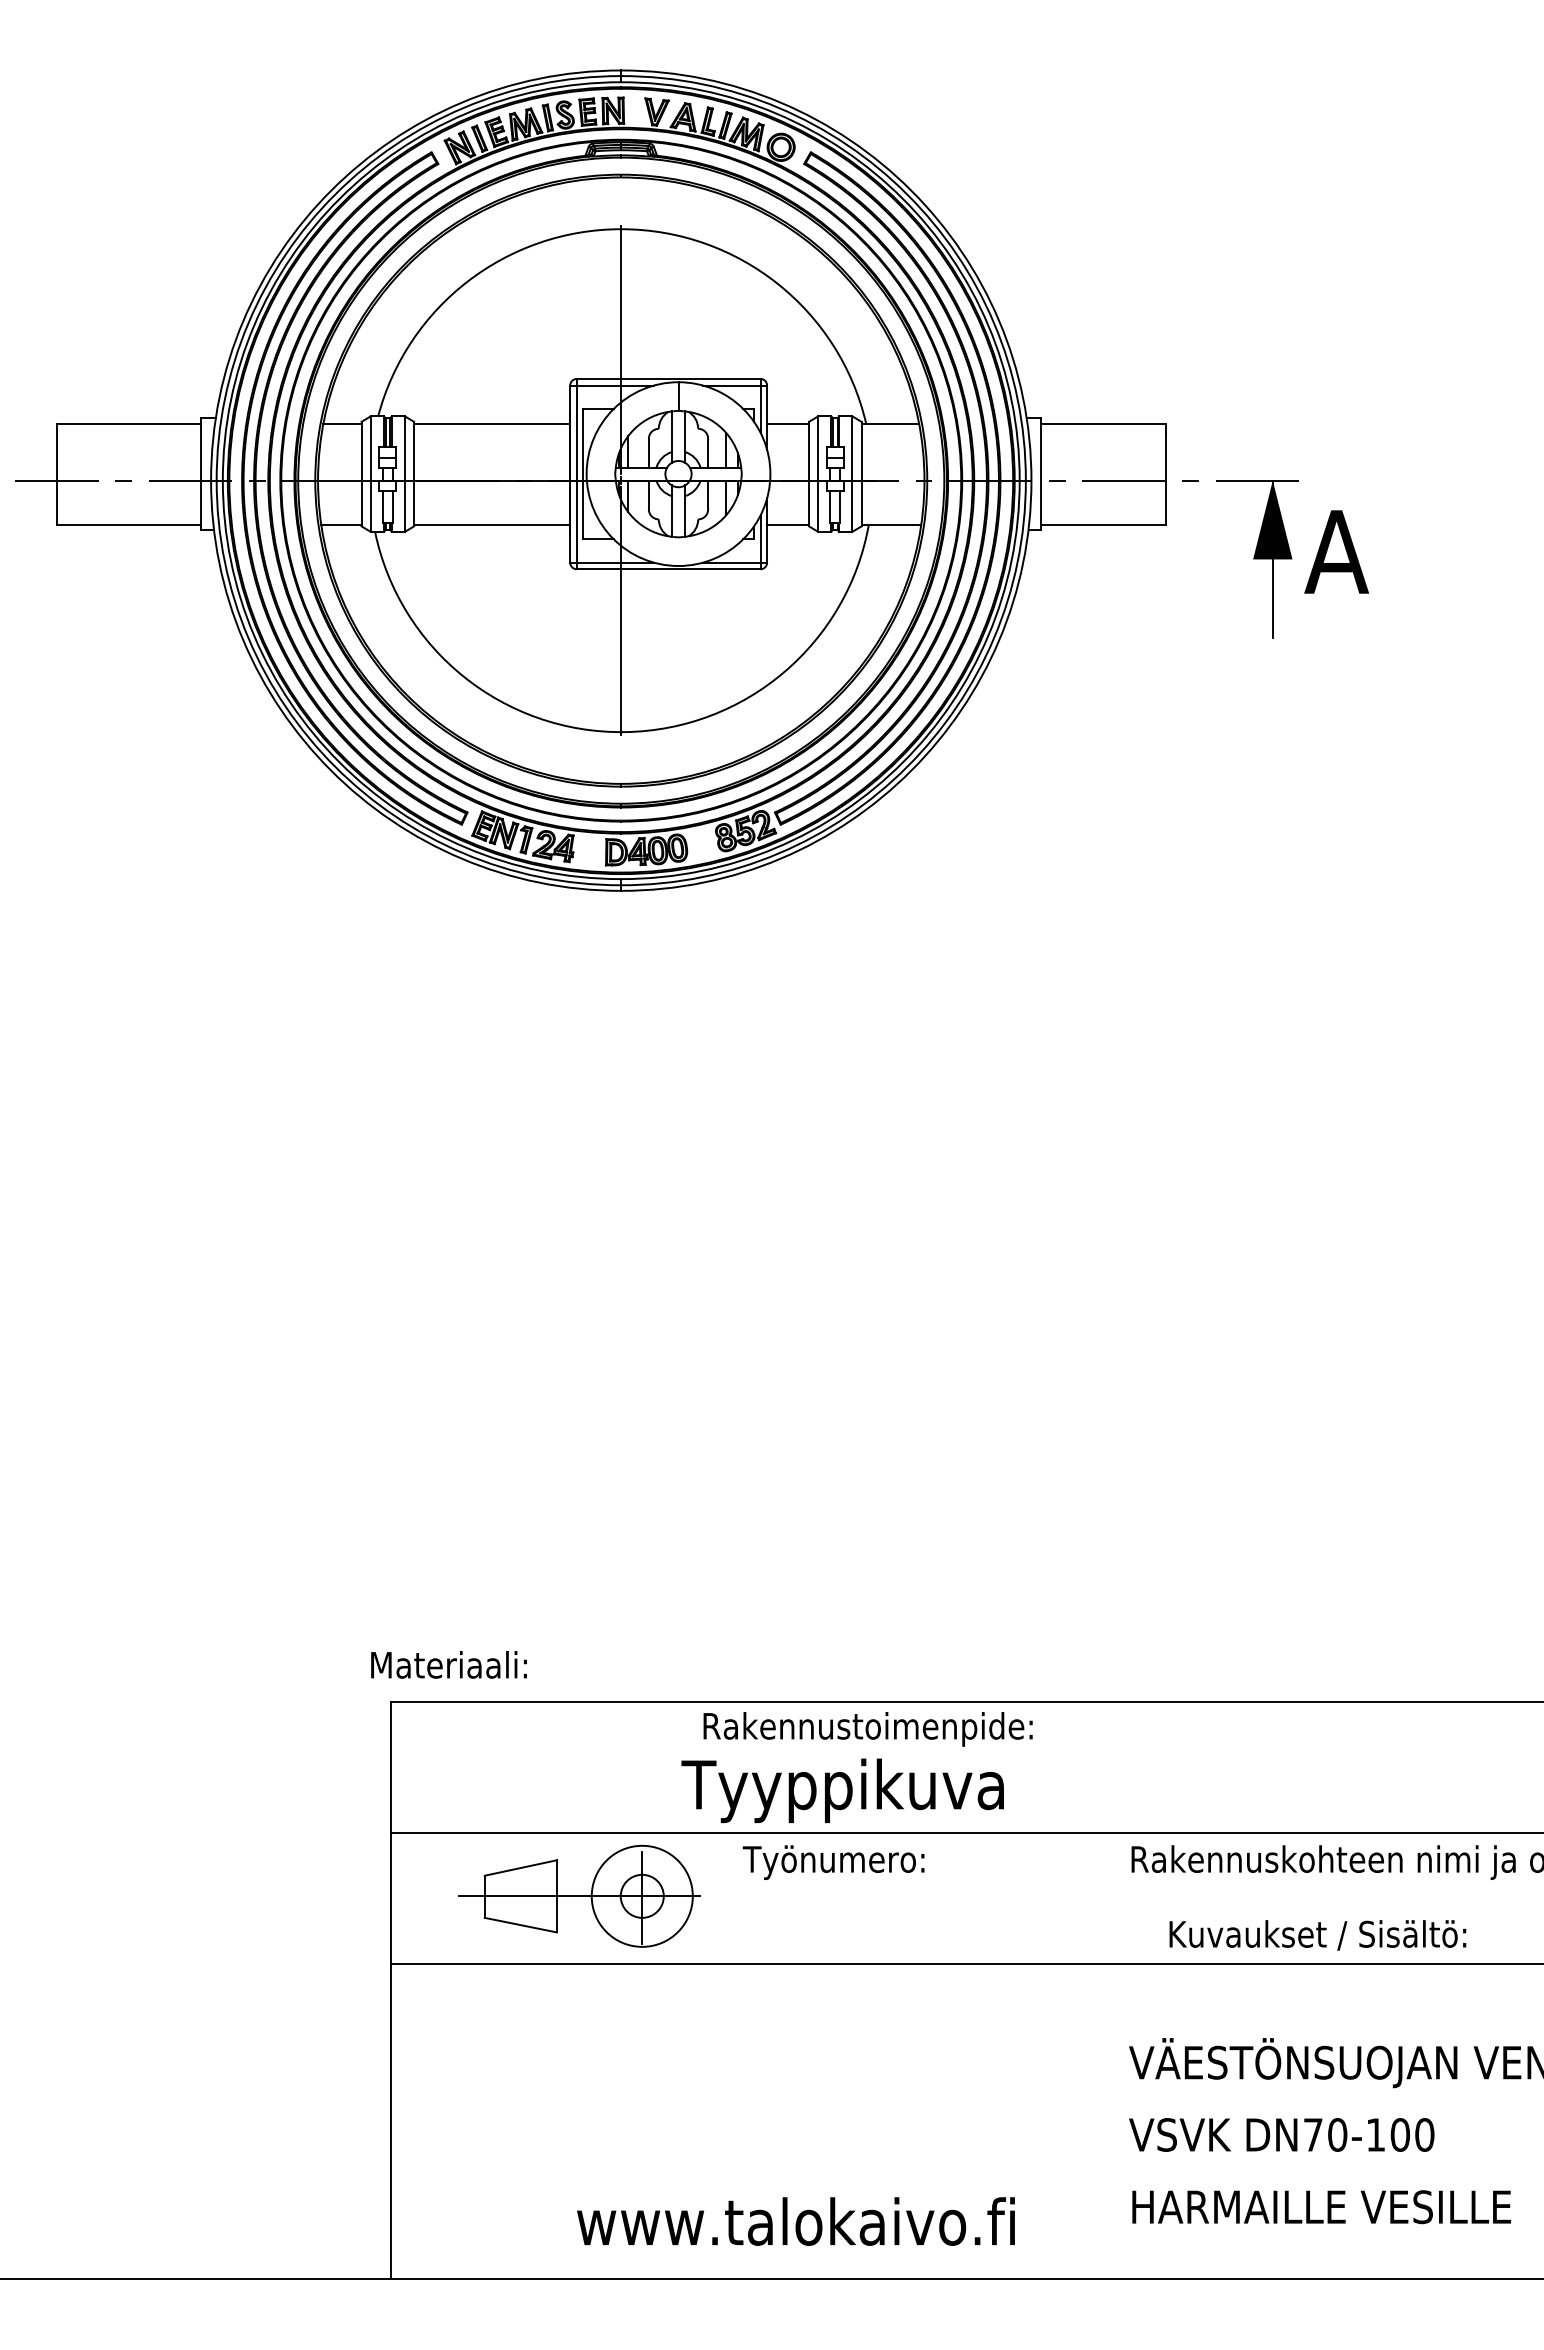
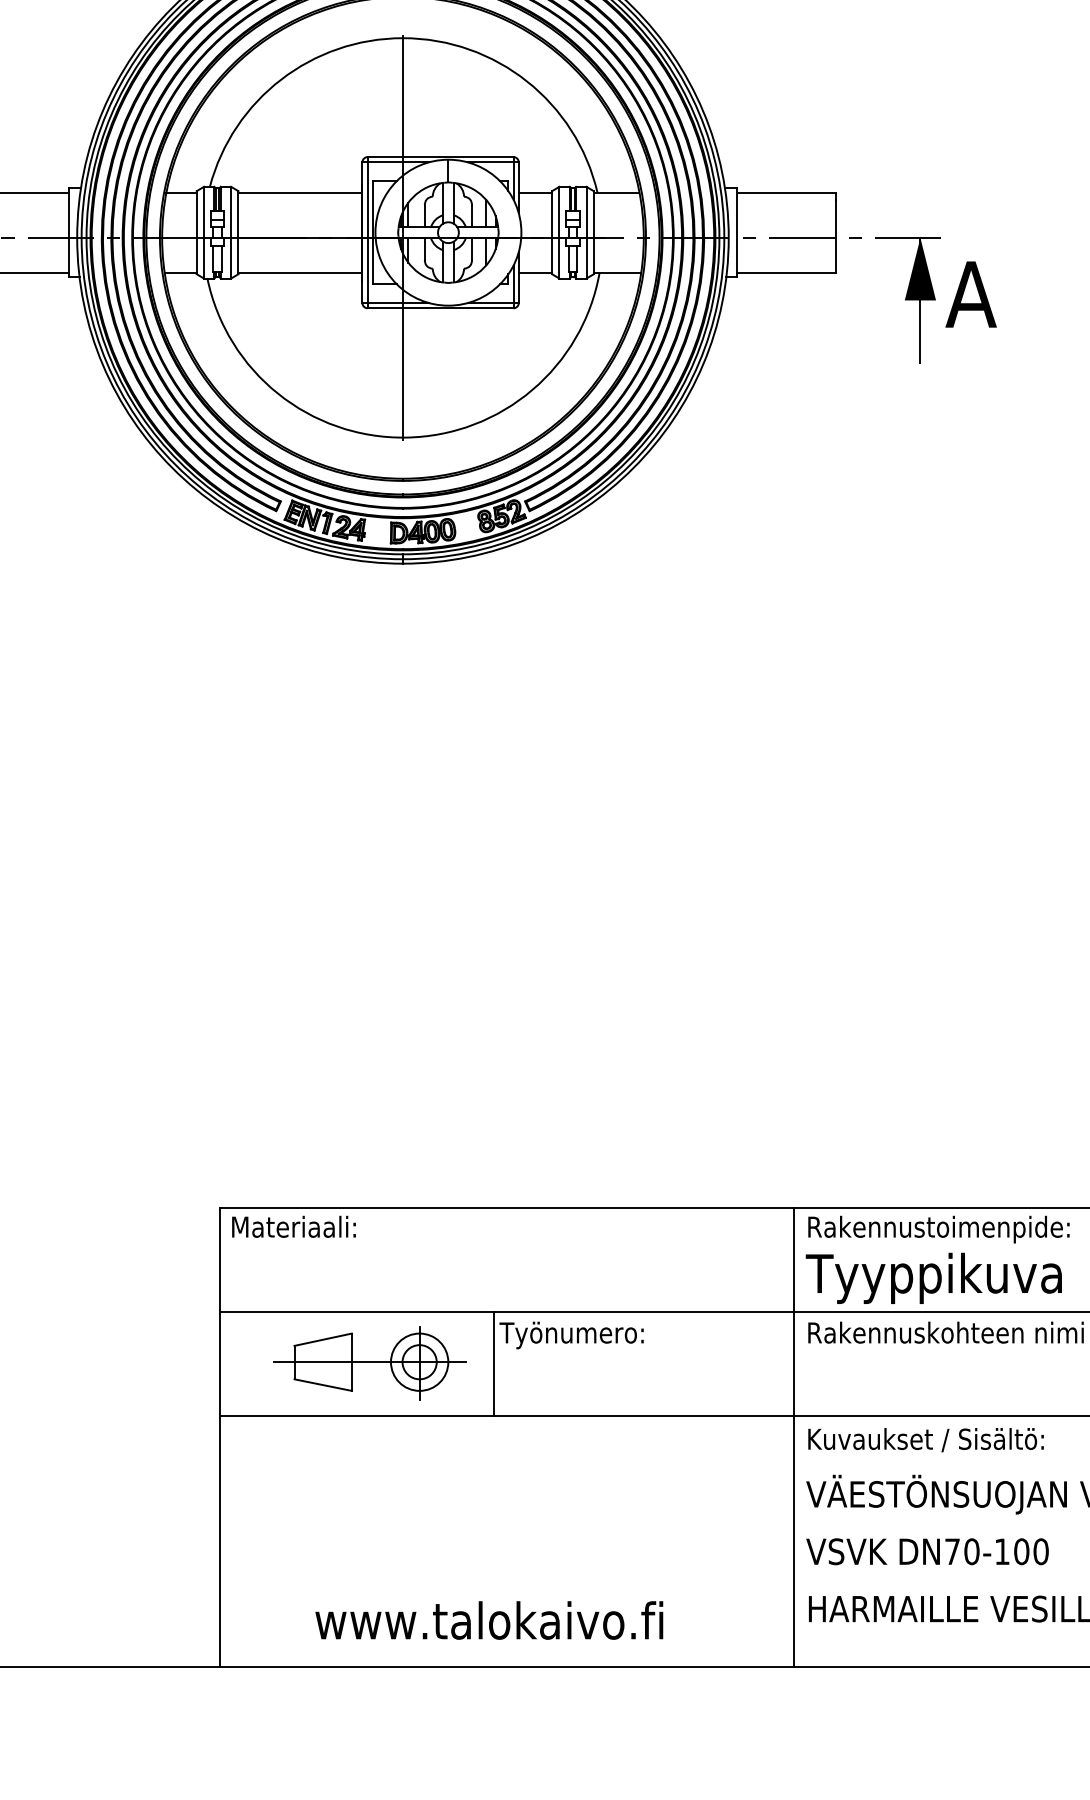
text: (448, 1664) -> (293, 1226), moved
text: (867, 1729) -> (938, 1229), moved
text: (842, 1790) -> (933, 1278), moved
circle: (642, 1896) -> (419, 1362), size x0.71
line: (735, 1898) -> (493, 1363), added
text: (1317, 1935) -> (925, 1440), moved
line: (1113, 1990) -> (793, 1437), added
text: (795, 2221) -> (488, 1620), moved

